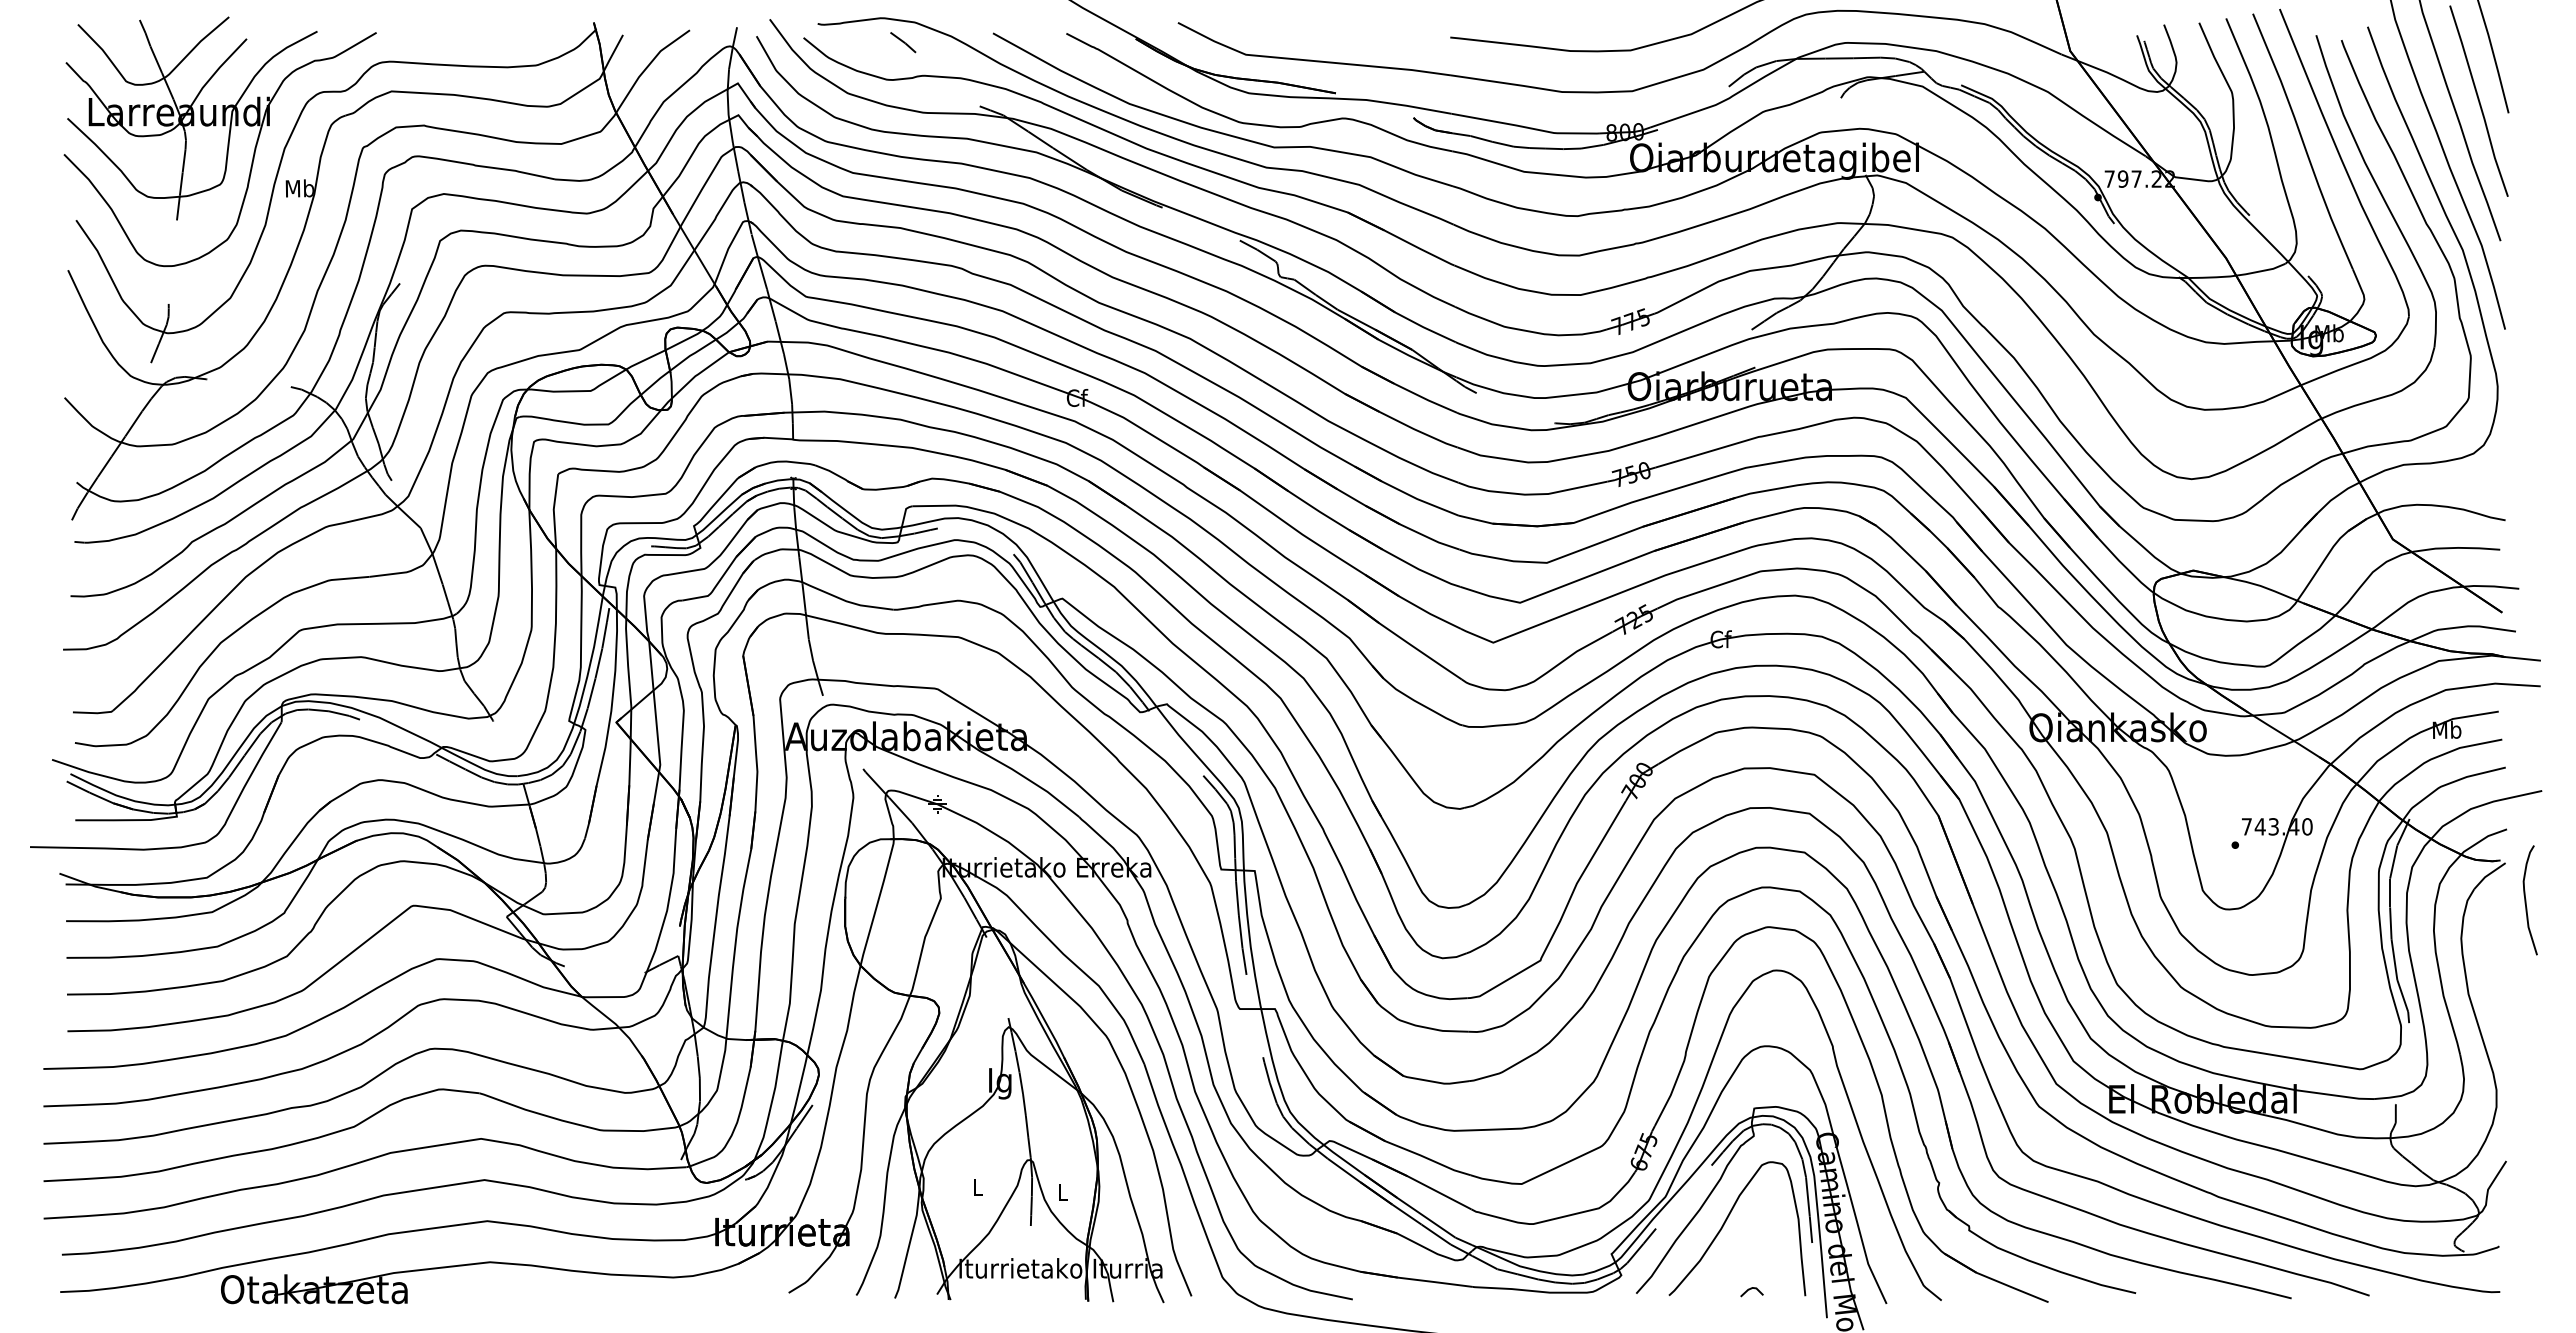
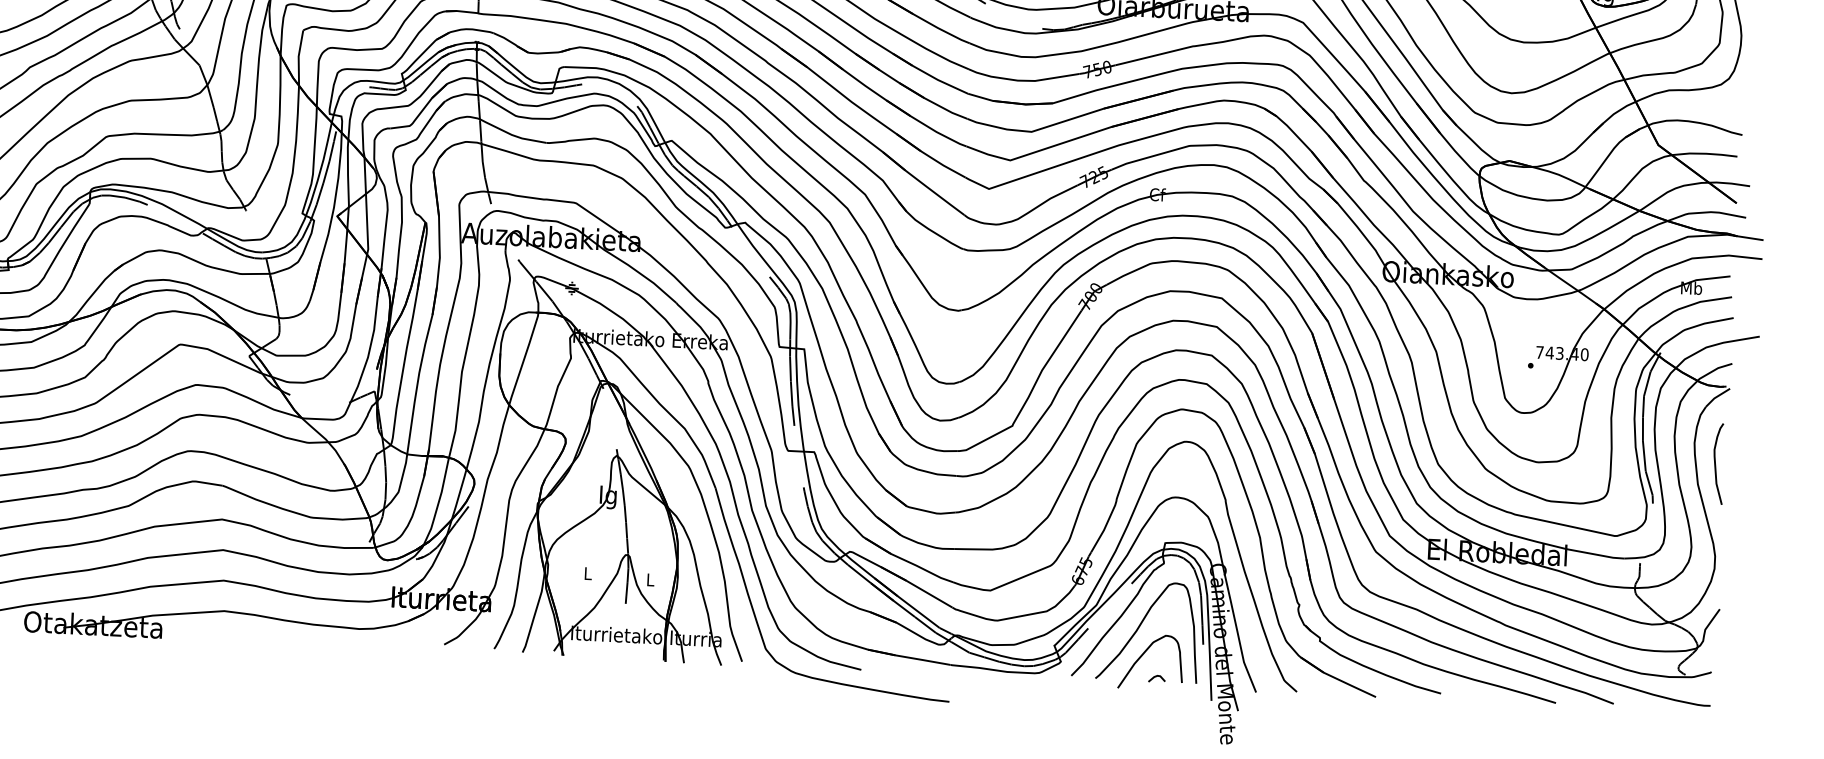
curve: (2526, 900) -> (1715, 463), moved
curve: (1732, 1260) -> (1143, 654), added

